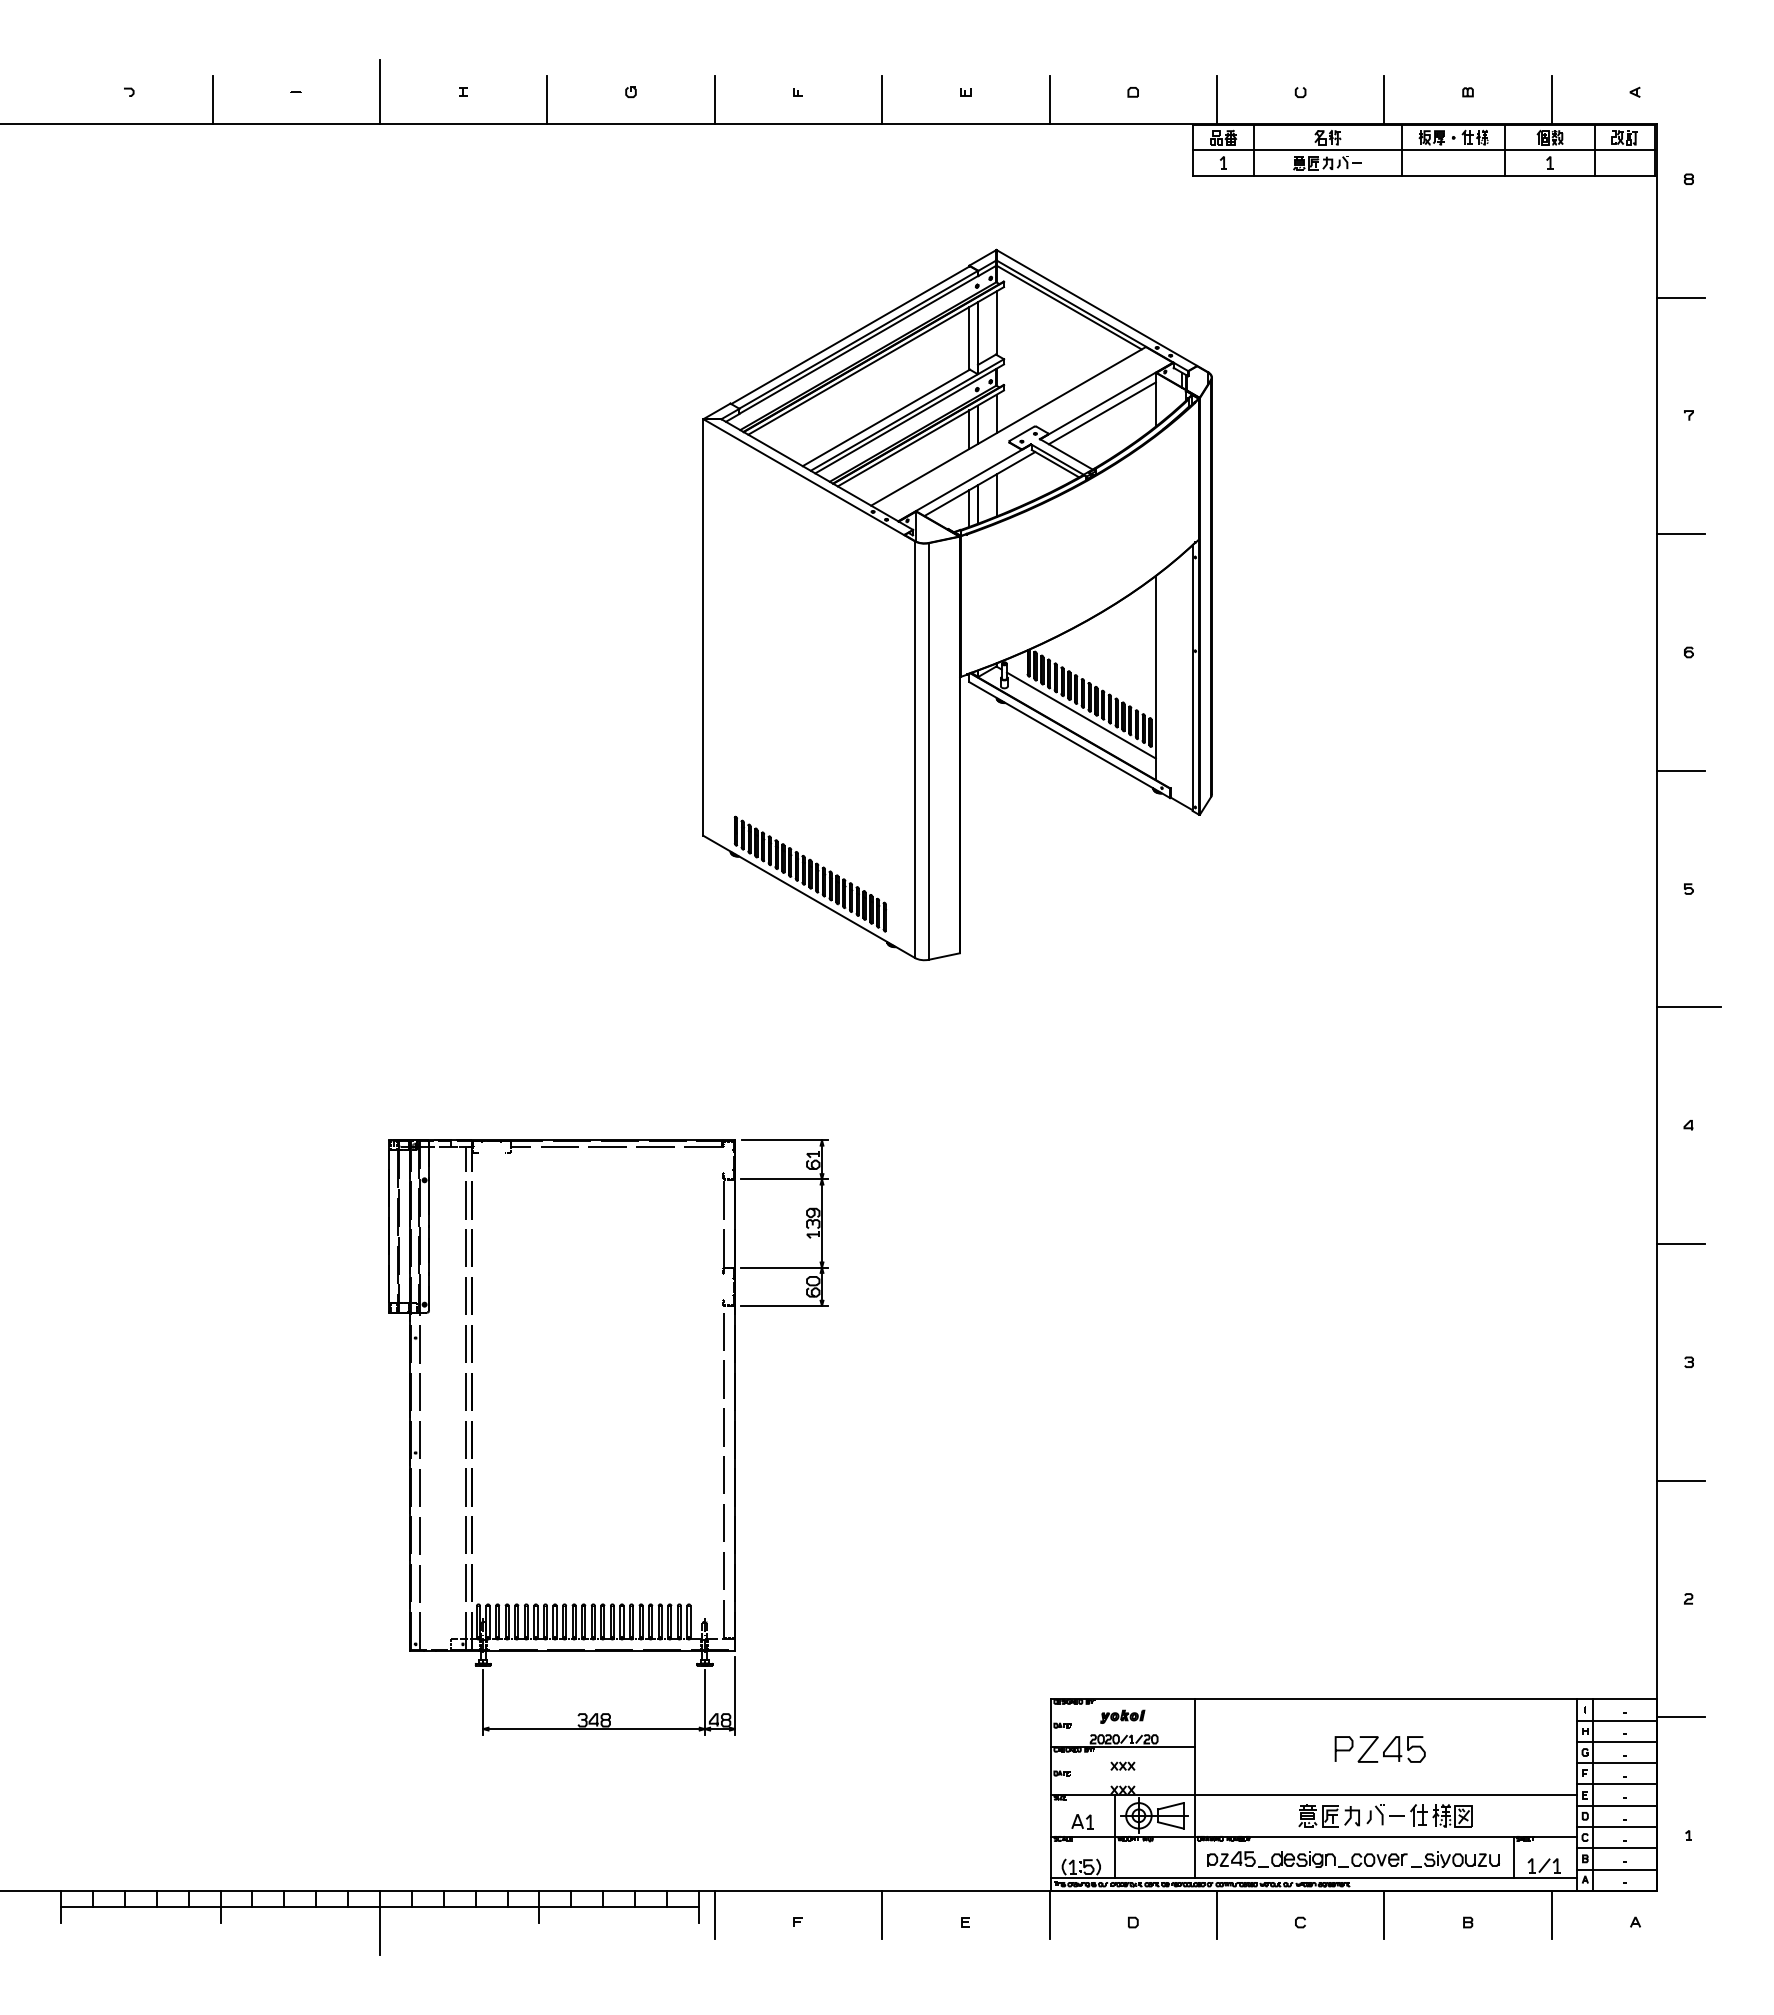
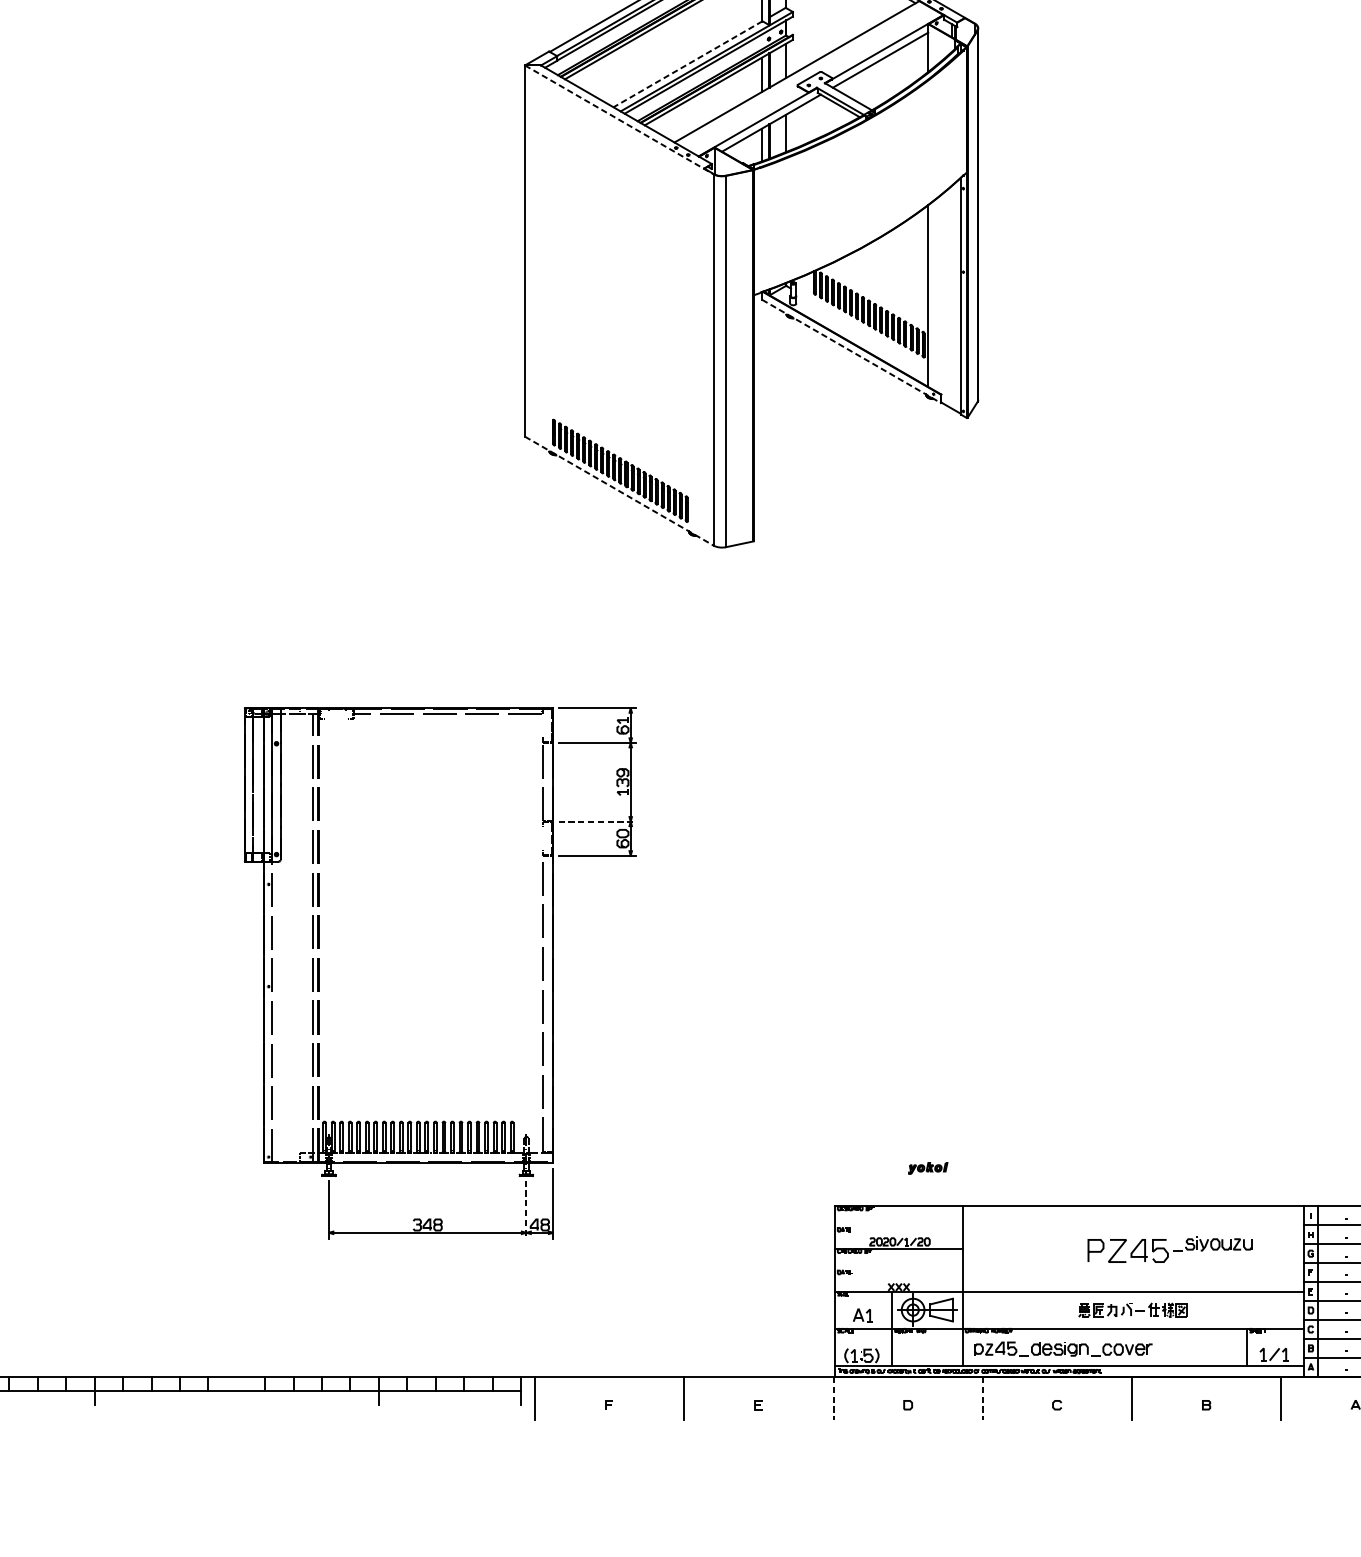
line: (886, 417) -> (688, 63), solid -> dashed
line: (809, 480) -> (619, 120), solid -> dashed
line: (1080, 715) -> (861, 329), removed
line: (1069, 740) -> (851, 351), solid -> dashed
line: (809, 897) -> (619, 491), solid -> dashed
line: (784, 1267) -> (597, 821), solid -> dashed
line: (704, 1702) -> (525, 1209), solid -> dashed
part: (1122, 1716) -> (927, 1168), moved
part: (1122, 1765) -> (898, 1265), removed
part: (1385, 1815) -> (1132, 1309), size x0.7
part: (1455, 1859) -> (1213, 1243), moved
line: (1049, 1914) -> (833, 1398), solid -> dashed
line: (1217, 1914) -> (983, 1398), solid -> dashed
line: (379, 1922) -> (236, 1405), removed

